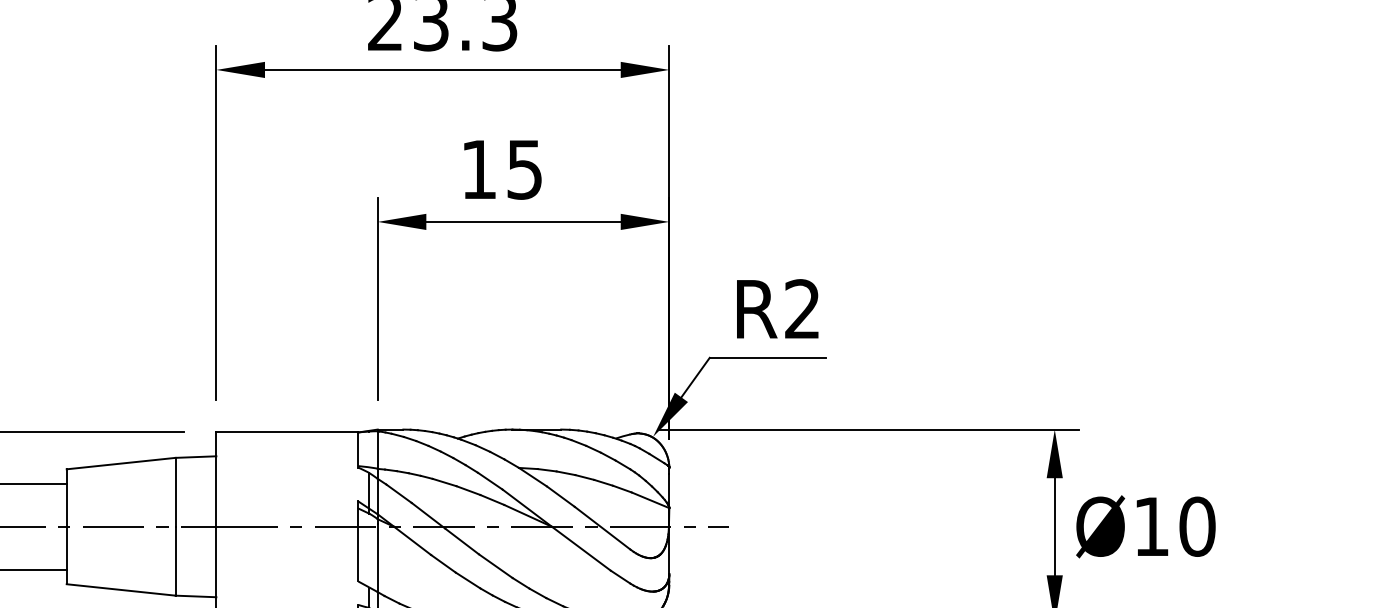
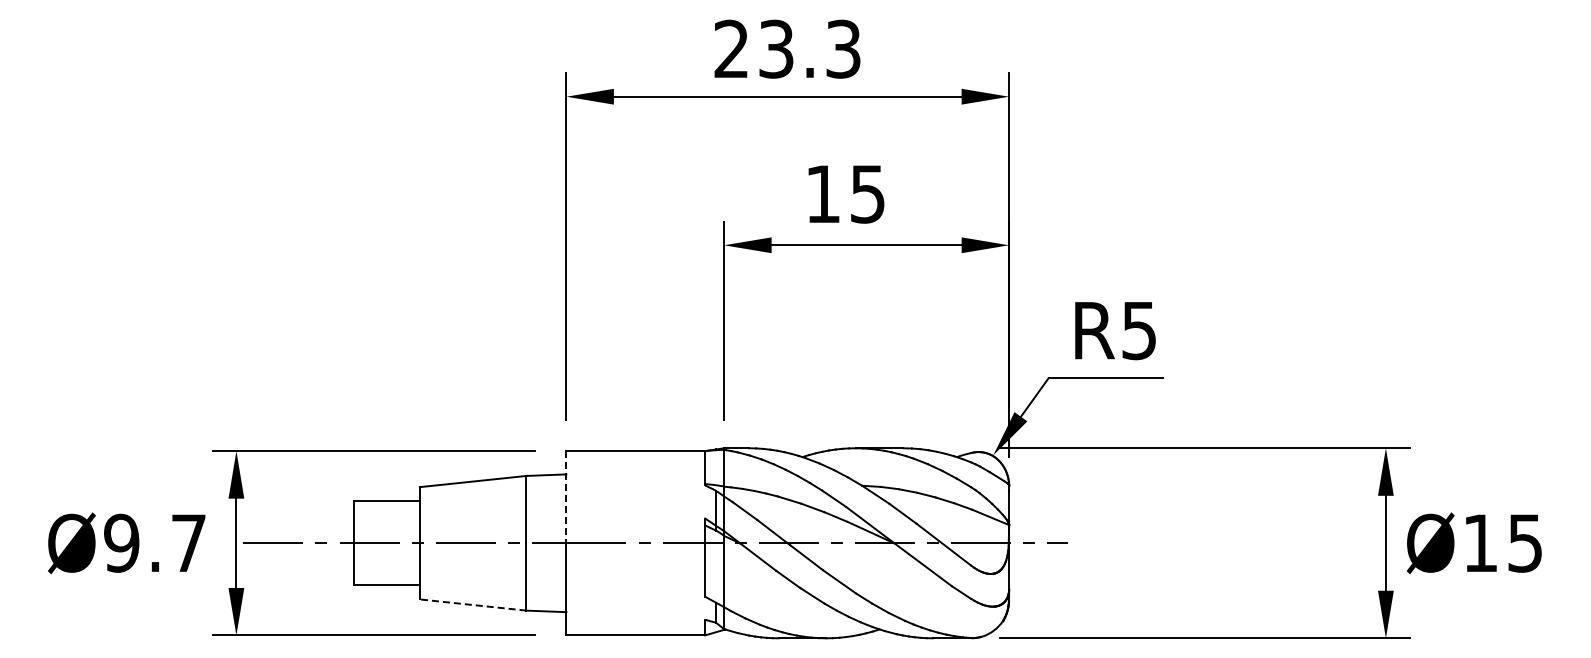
text: (801, 309) -> (1138, 330), R2 -> R5
line: (216, 479) -> (566, 497), solid -> dashed
text: (1197, 525) -> (1525, 542), Ø10 -> Ø15
line: (120, 589) -> (472, 604), solid -> dashed

